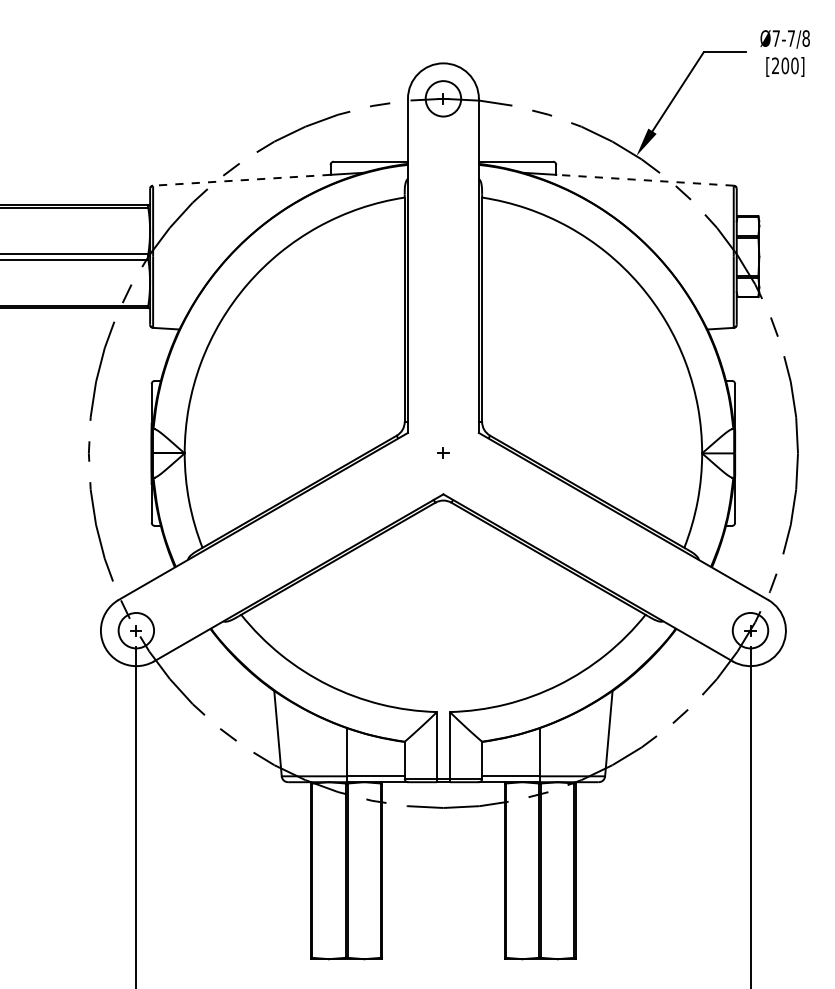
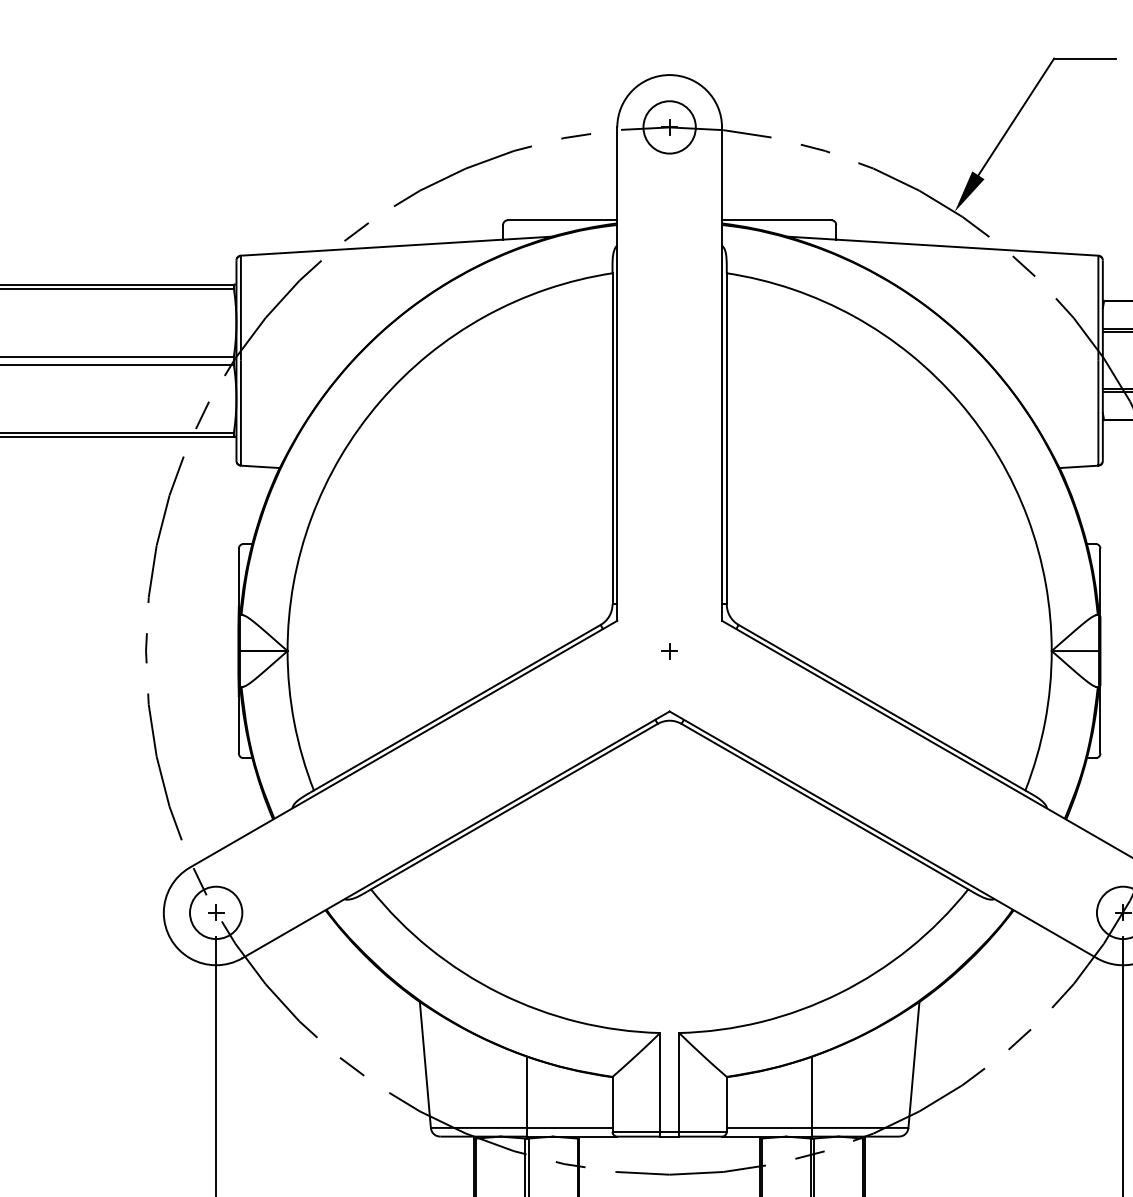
line: (241, 180) -> (371, 248), dashed -> solid
line: (644, 180) -> (966, 248), dashed -> solid

